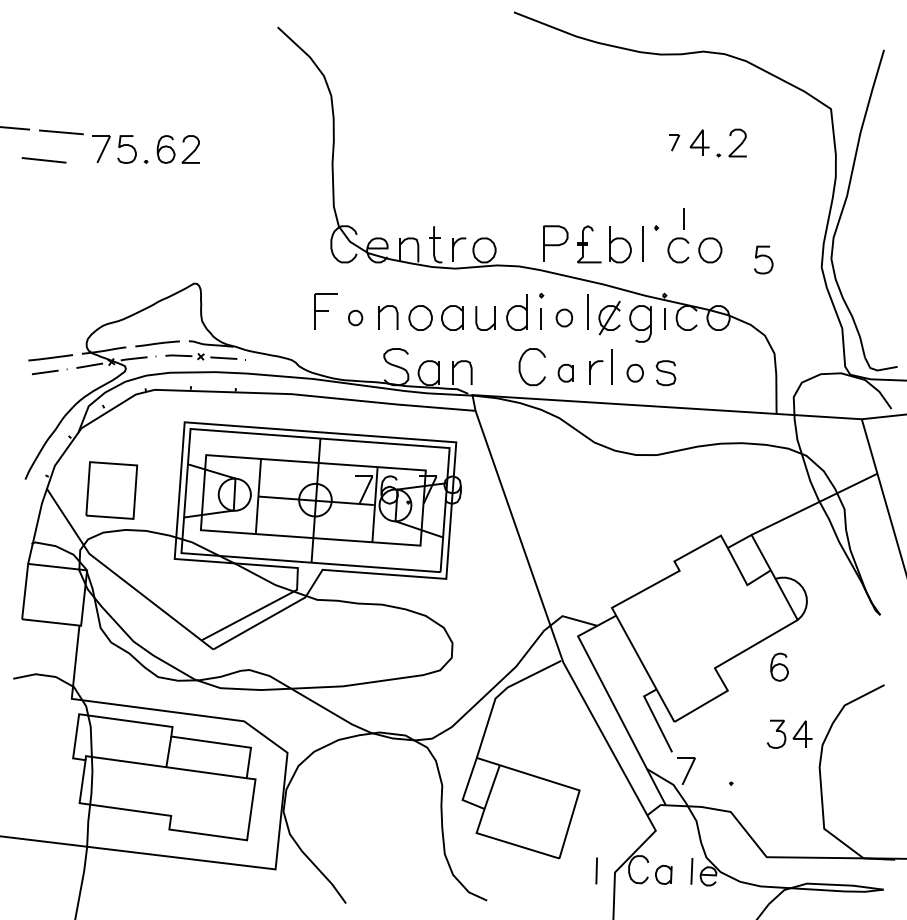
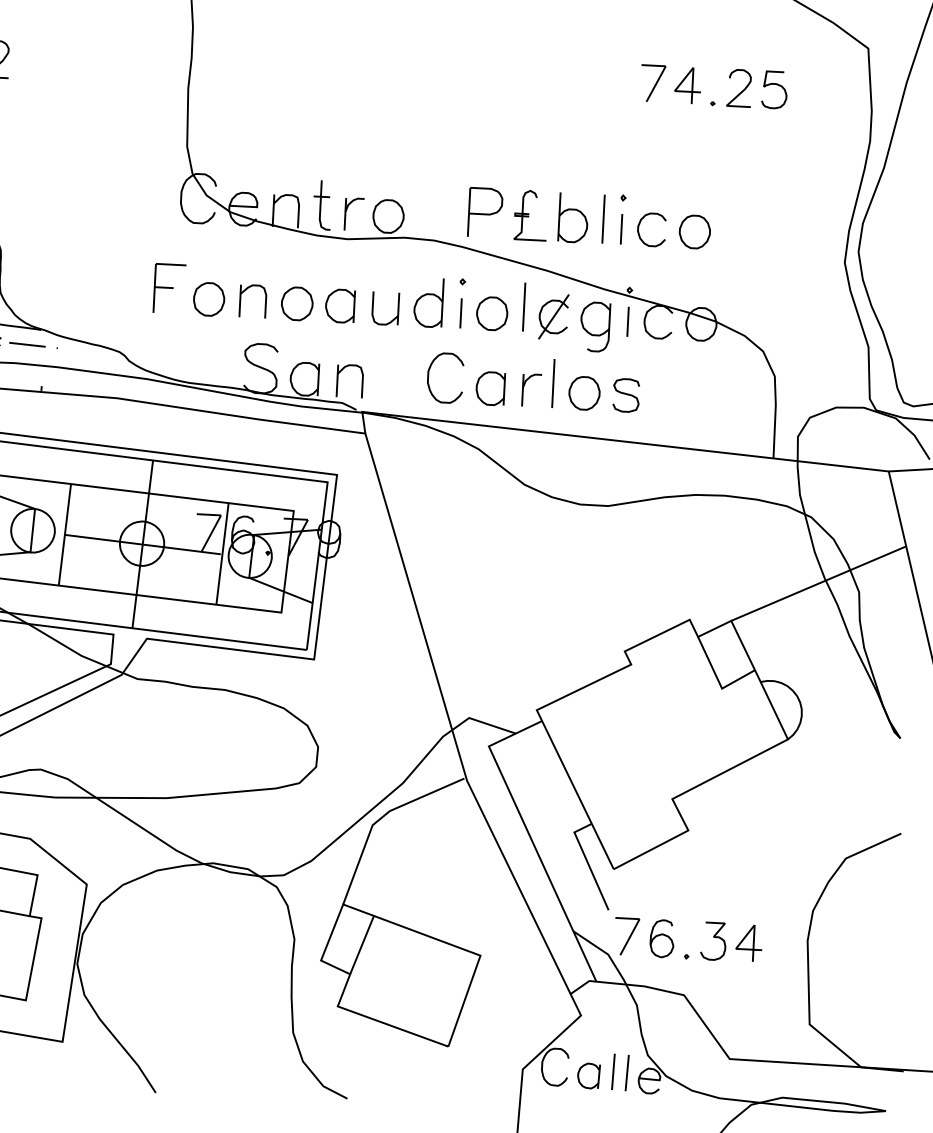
part: (674, 142) -> (653, 83), size x1.67
line: (683, 218) -> (620, 228), moved
curve: (763, 256) -> (774, 85), moved
part: (355, 317) -> (208, 298), size x1.67
part: (564, 317) -> (492, 313), size x1.43
part: (565, 373) -> (489, 389), size x1.43
part: (635, 373) -> (584, 393), size x1.43
part: (779, 666) -> (662, 937), moved
part: (789, 733) -> (731, 941), moved
line: (596, 870) -> (613, 1071), moved

